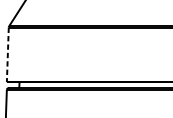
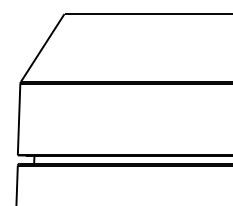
line: (8, 54) -> (19, 119), dashed -> solid

